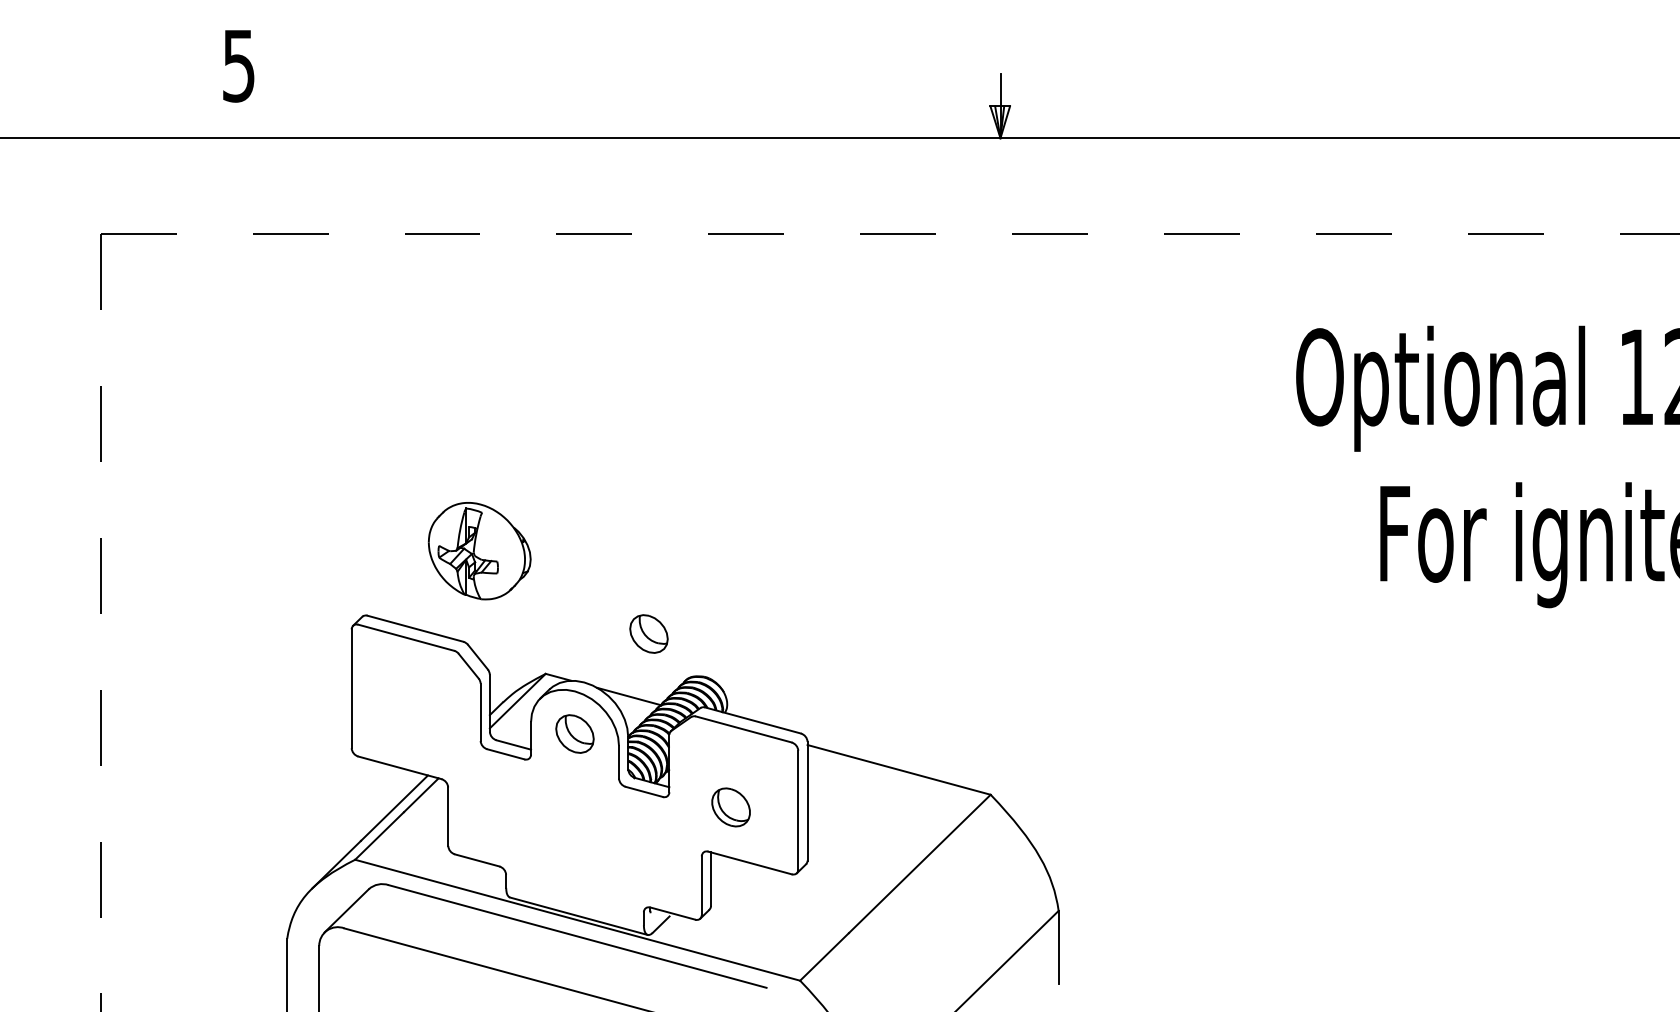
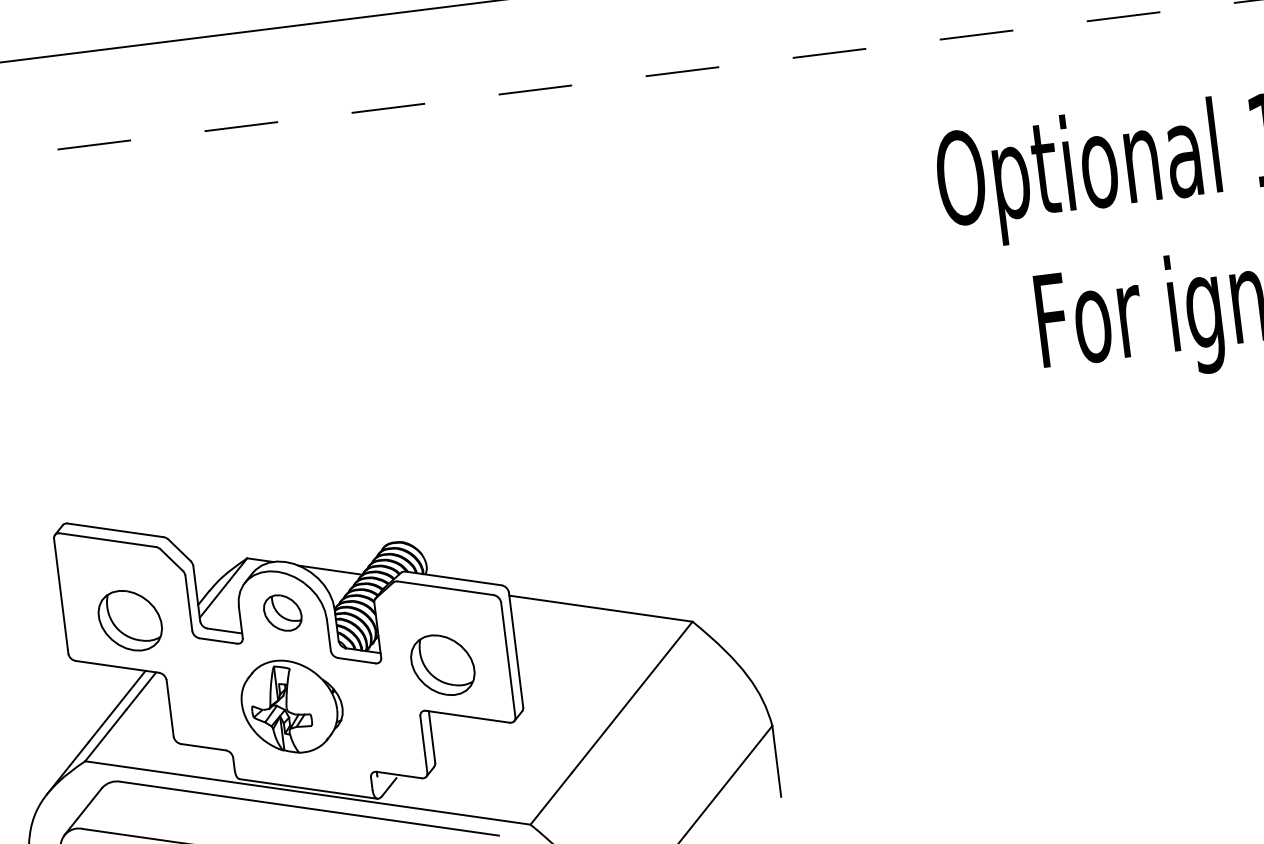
part: (479, 551) -> (292, 706), moved
part: (648, 633) -> (341, 506), removed
part: (418, 722) -> (129, 620), added
part: (730, 807) -> (442, 665), size x1.67

